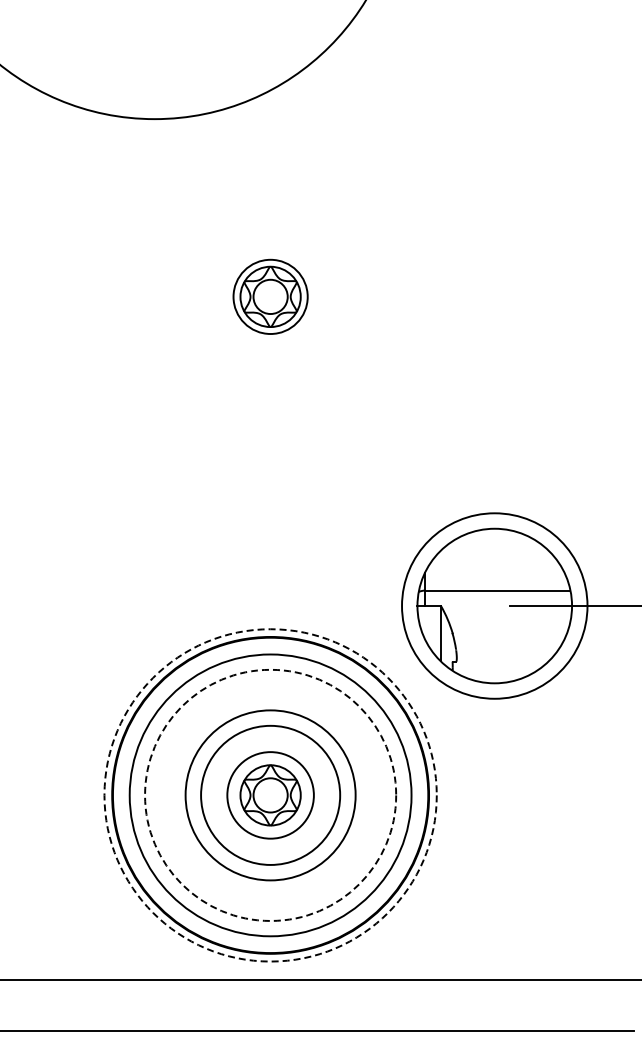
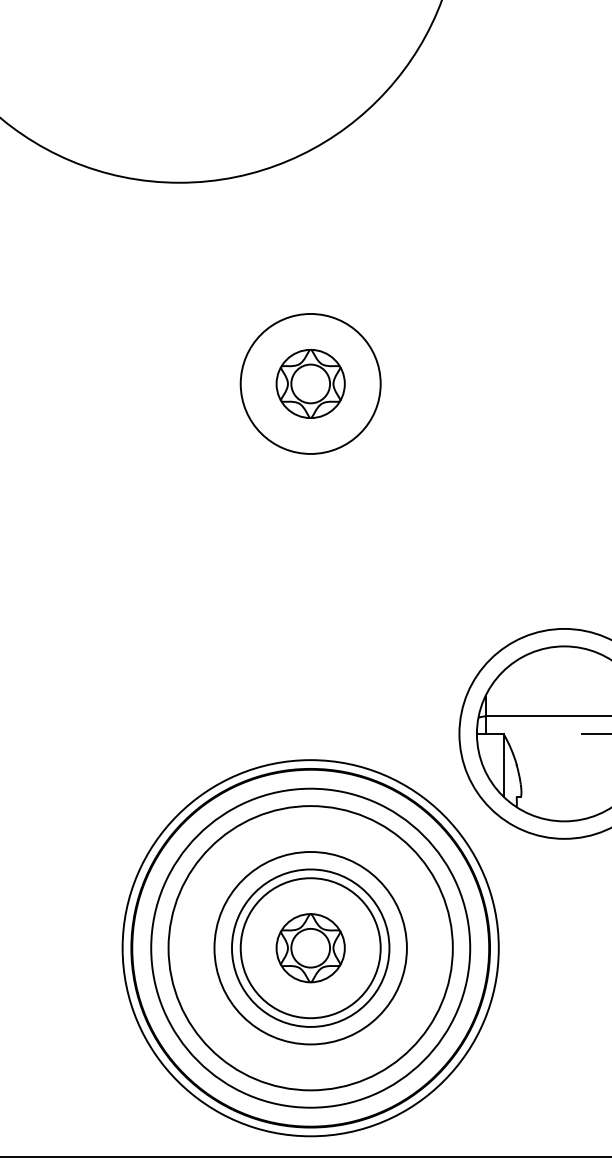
circle: (270, 296) -> (310, 383), size x1.67
circle: (270, 794) -> (310, 947), dashed -> solid
circle: (270, 795) -> (310, 948), dashed -> solid
circle: (270, 795) -> (310, 948), size x1.43

